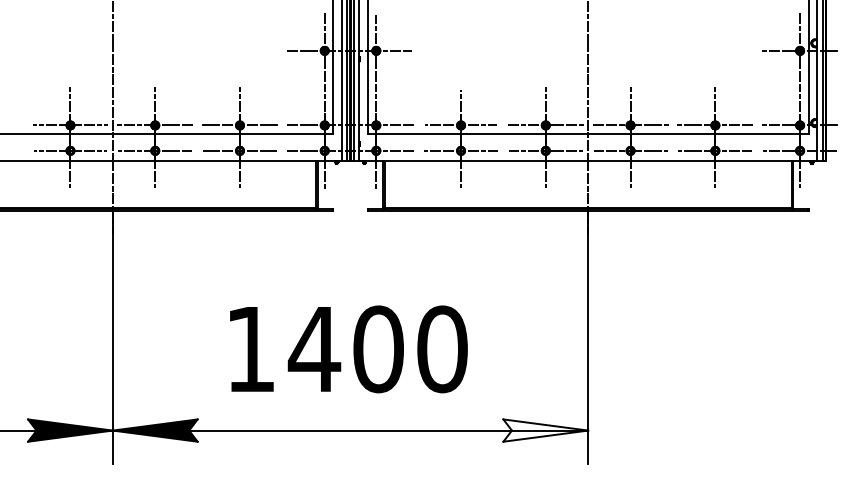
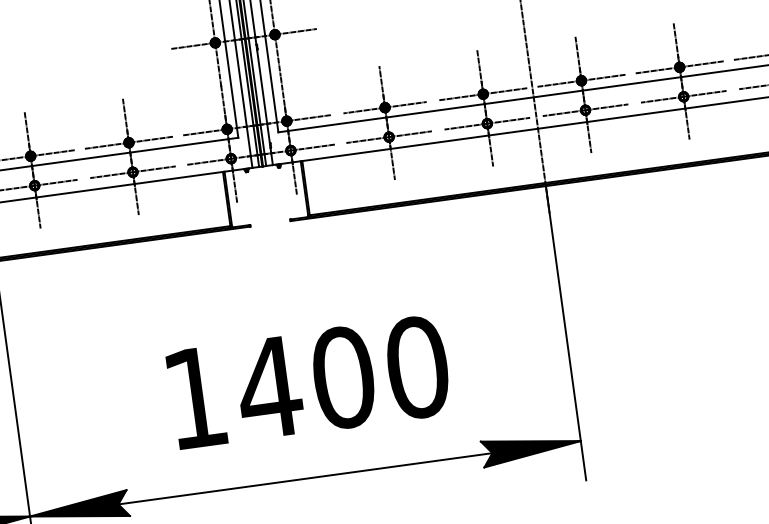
text: (348, 349) -> (308, 382), moved
fill: (545, 430) -> (531, 447), added

